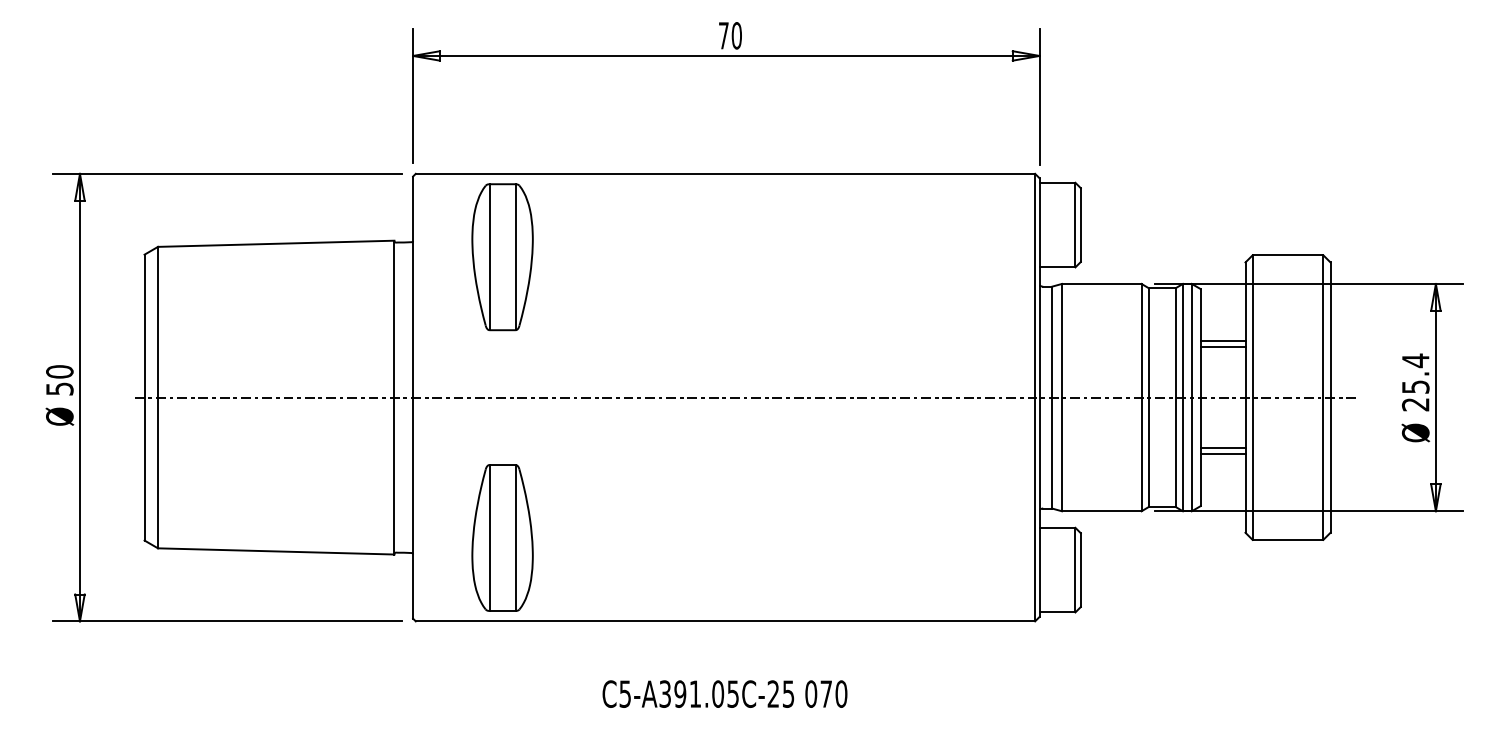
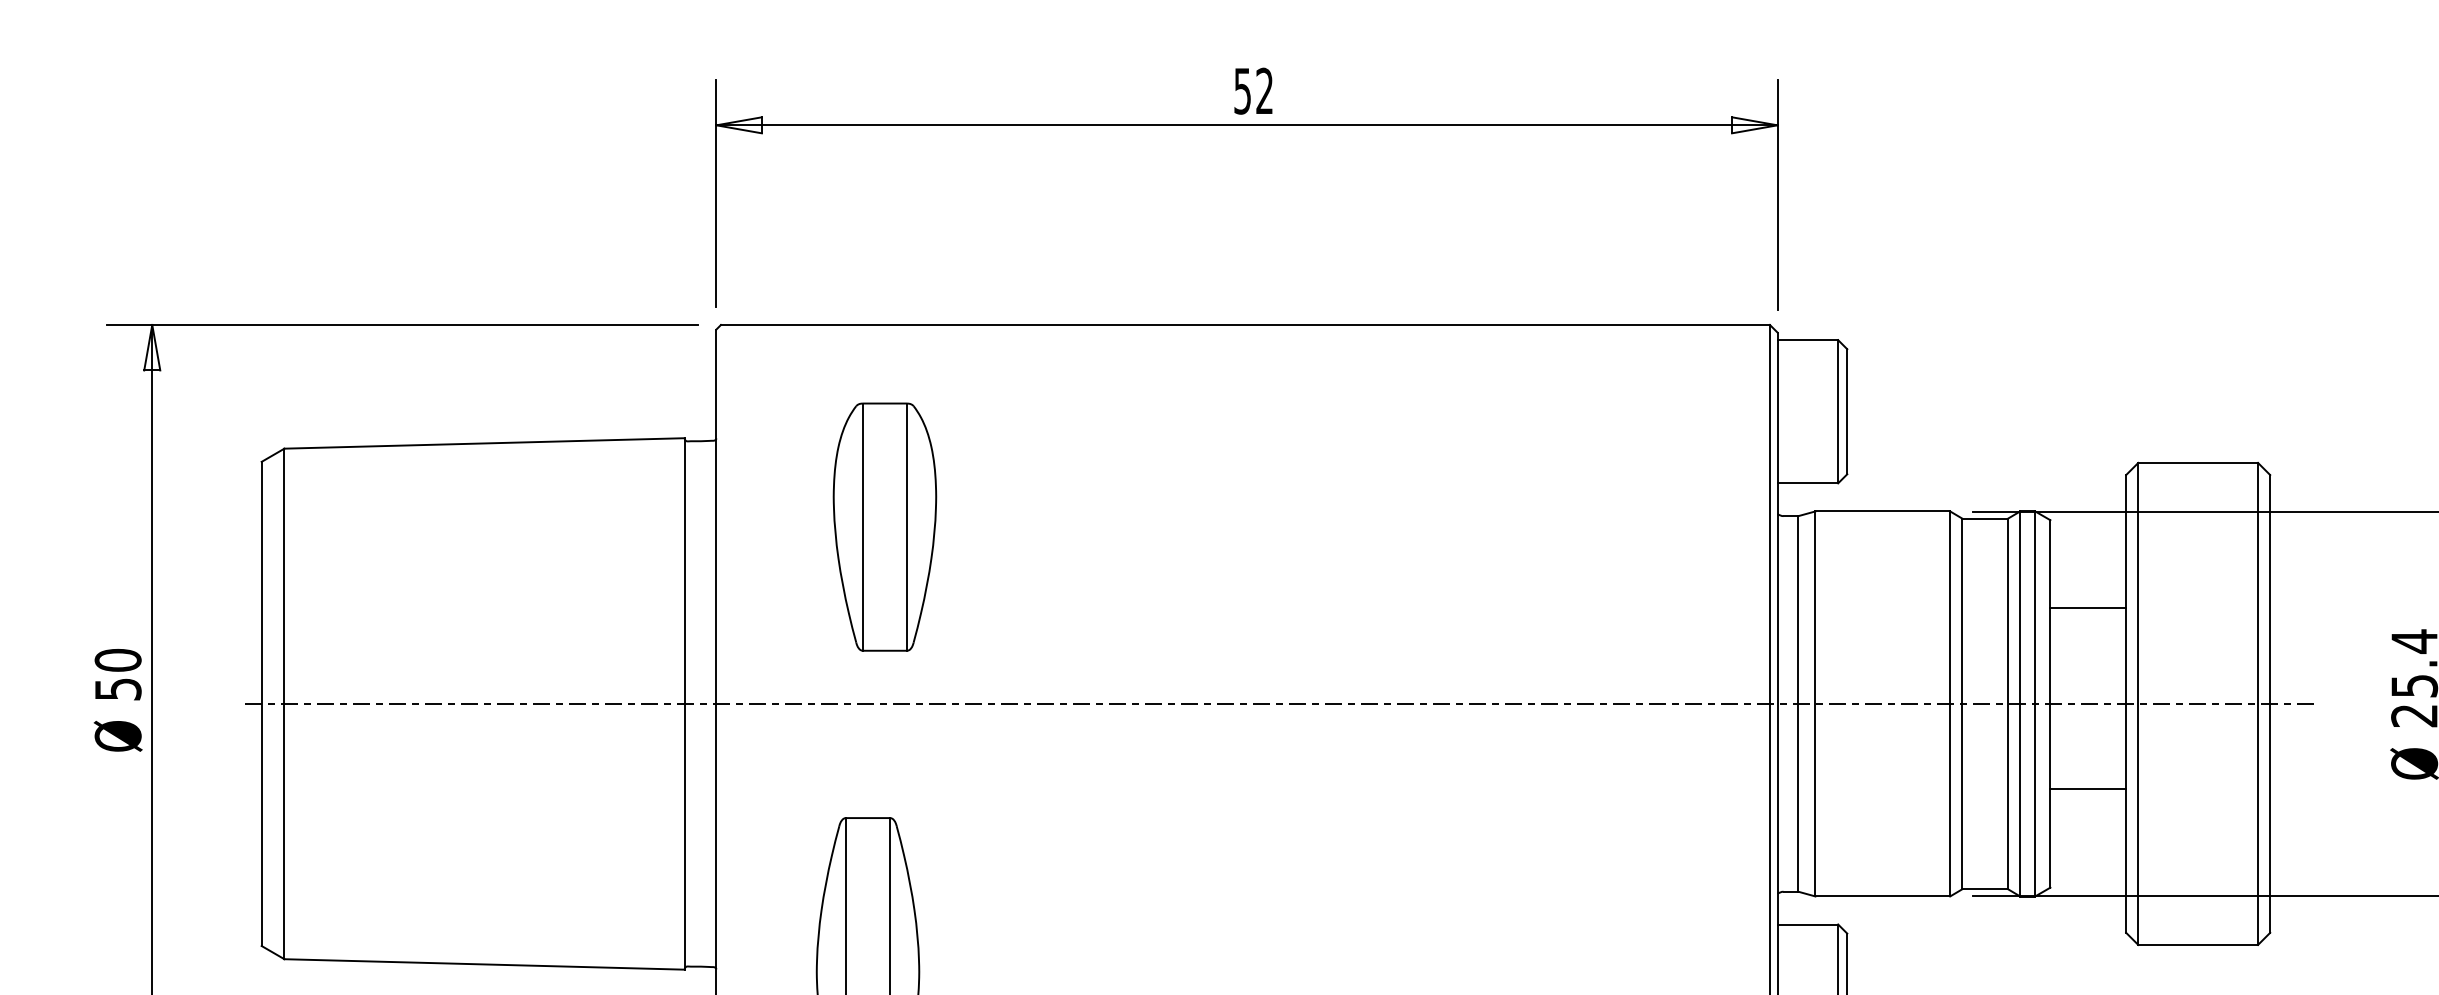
text: (730, 35) -> (1253, 90), 70 -> 52
part: (502, 257) -> (884, 527), moved
line: (1222, 347) -> (2087, 619), removed
line: (1222, 454) -> (2087, 800), removed

